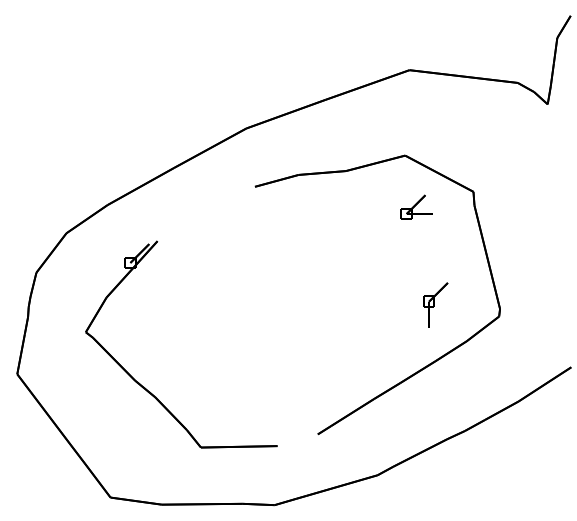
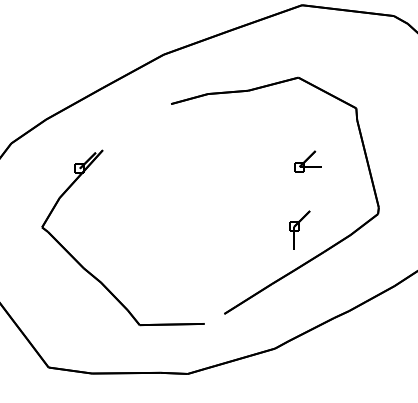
part: (416, 206) -> (308, 160), moved
part: (435, 304) -> (299, 229), moved
part: (145, 387) -> (92, 274), moved

